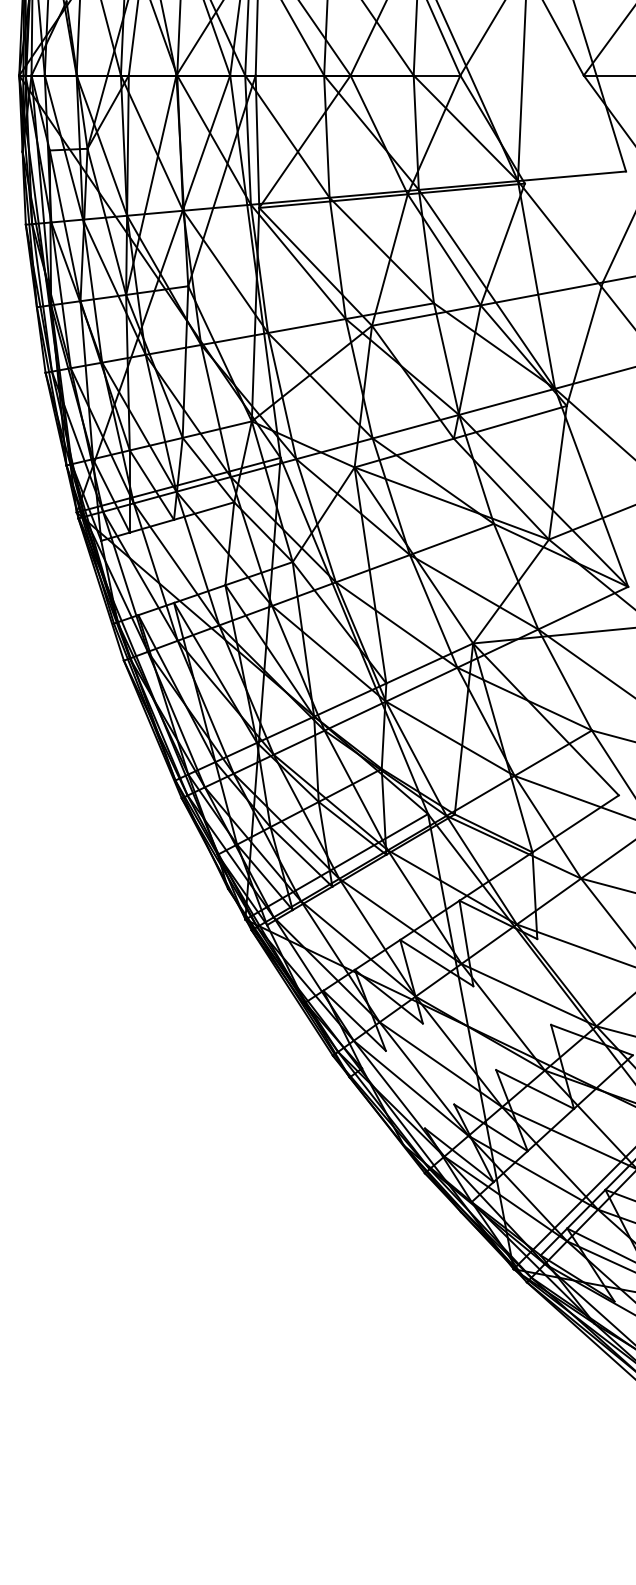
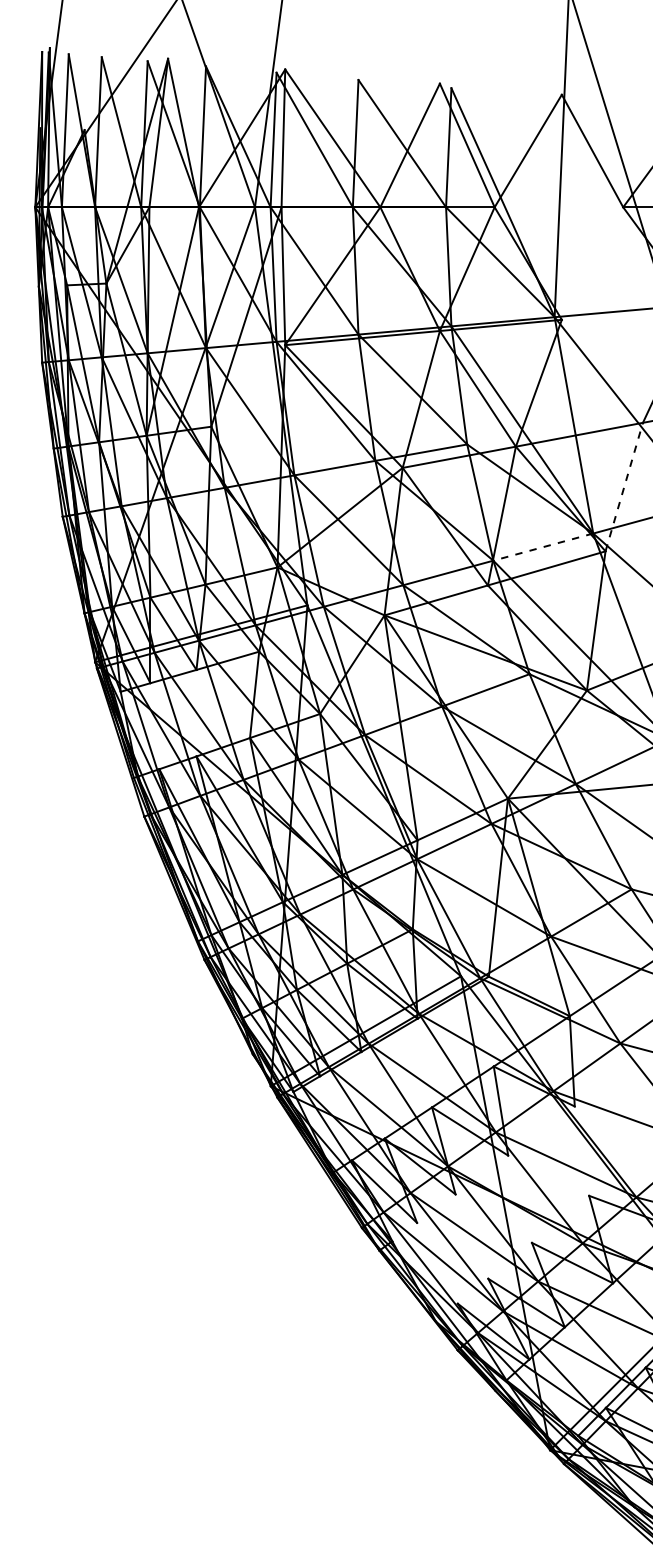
line: (584, 343) -> (623, 486), solid -> dashed
line: (507, 401) -> (543, 546), solid -> dashed

